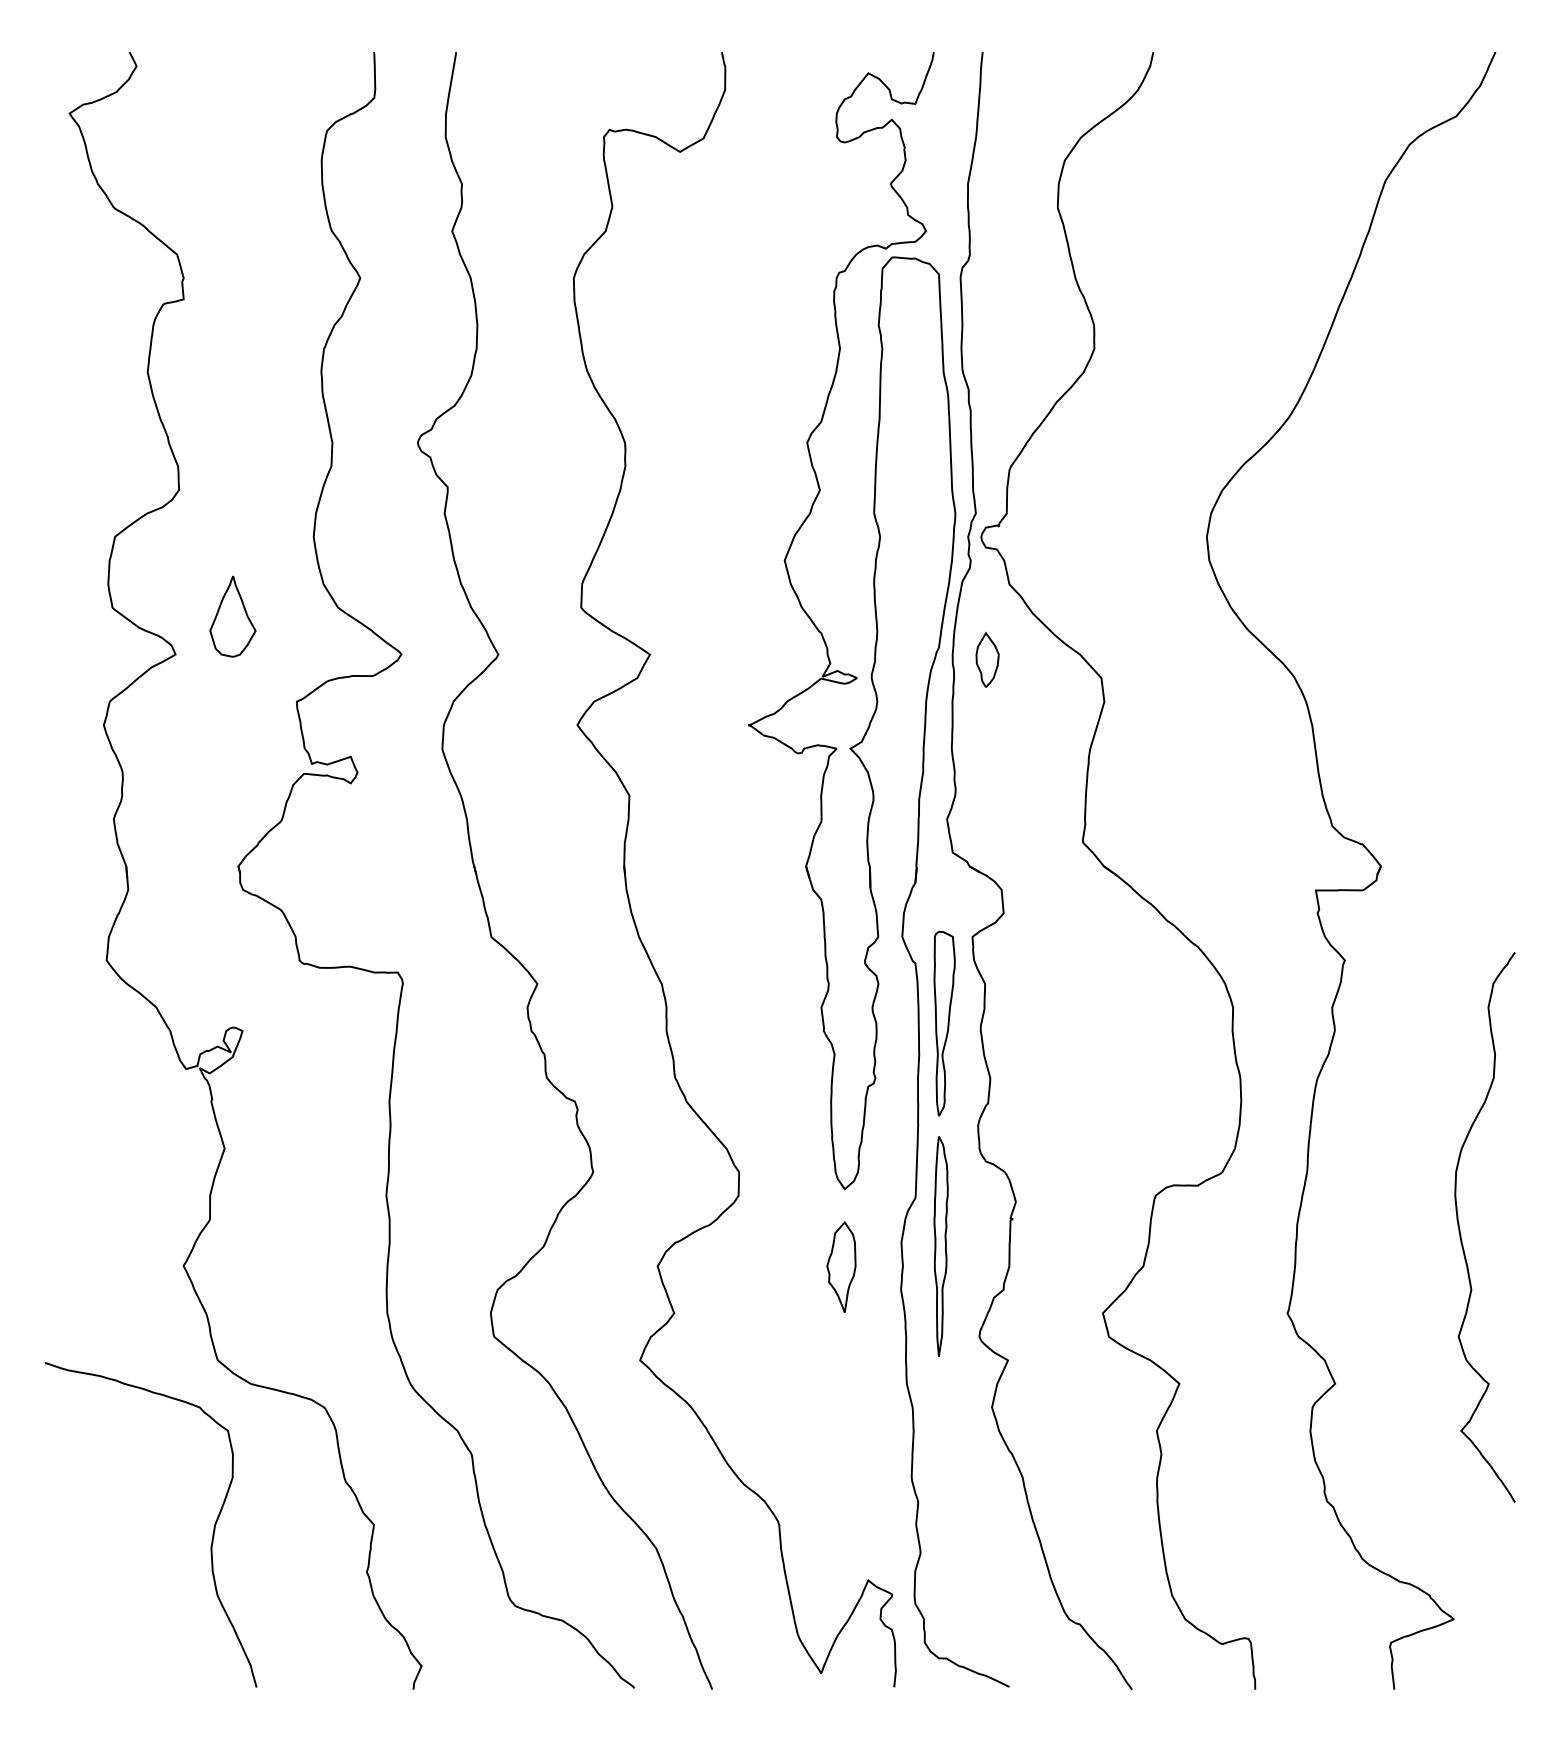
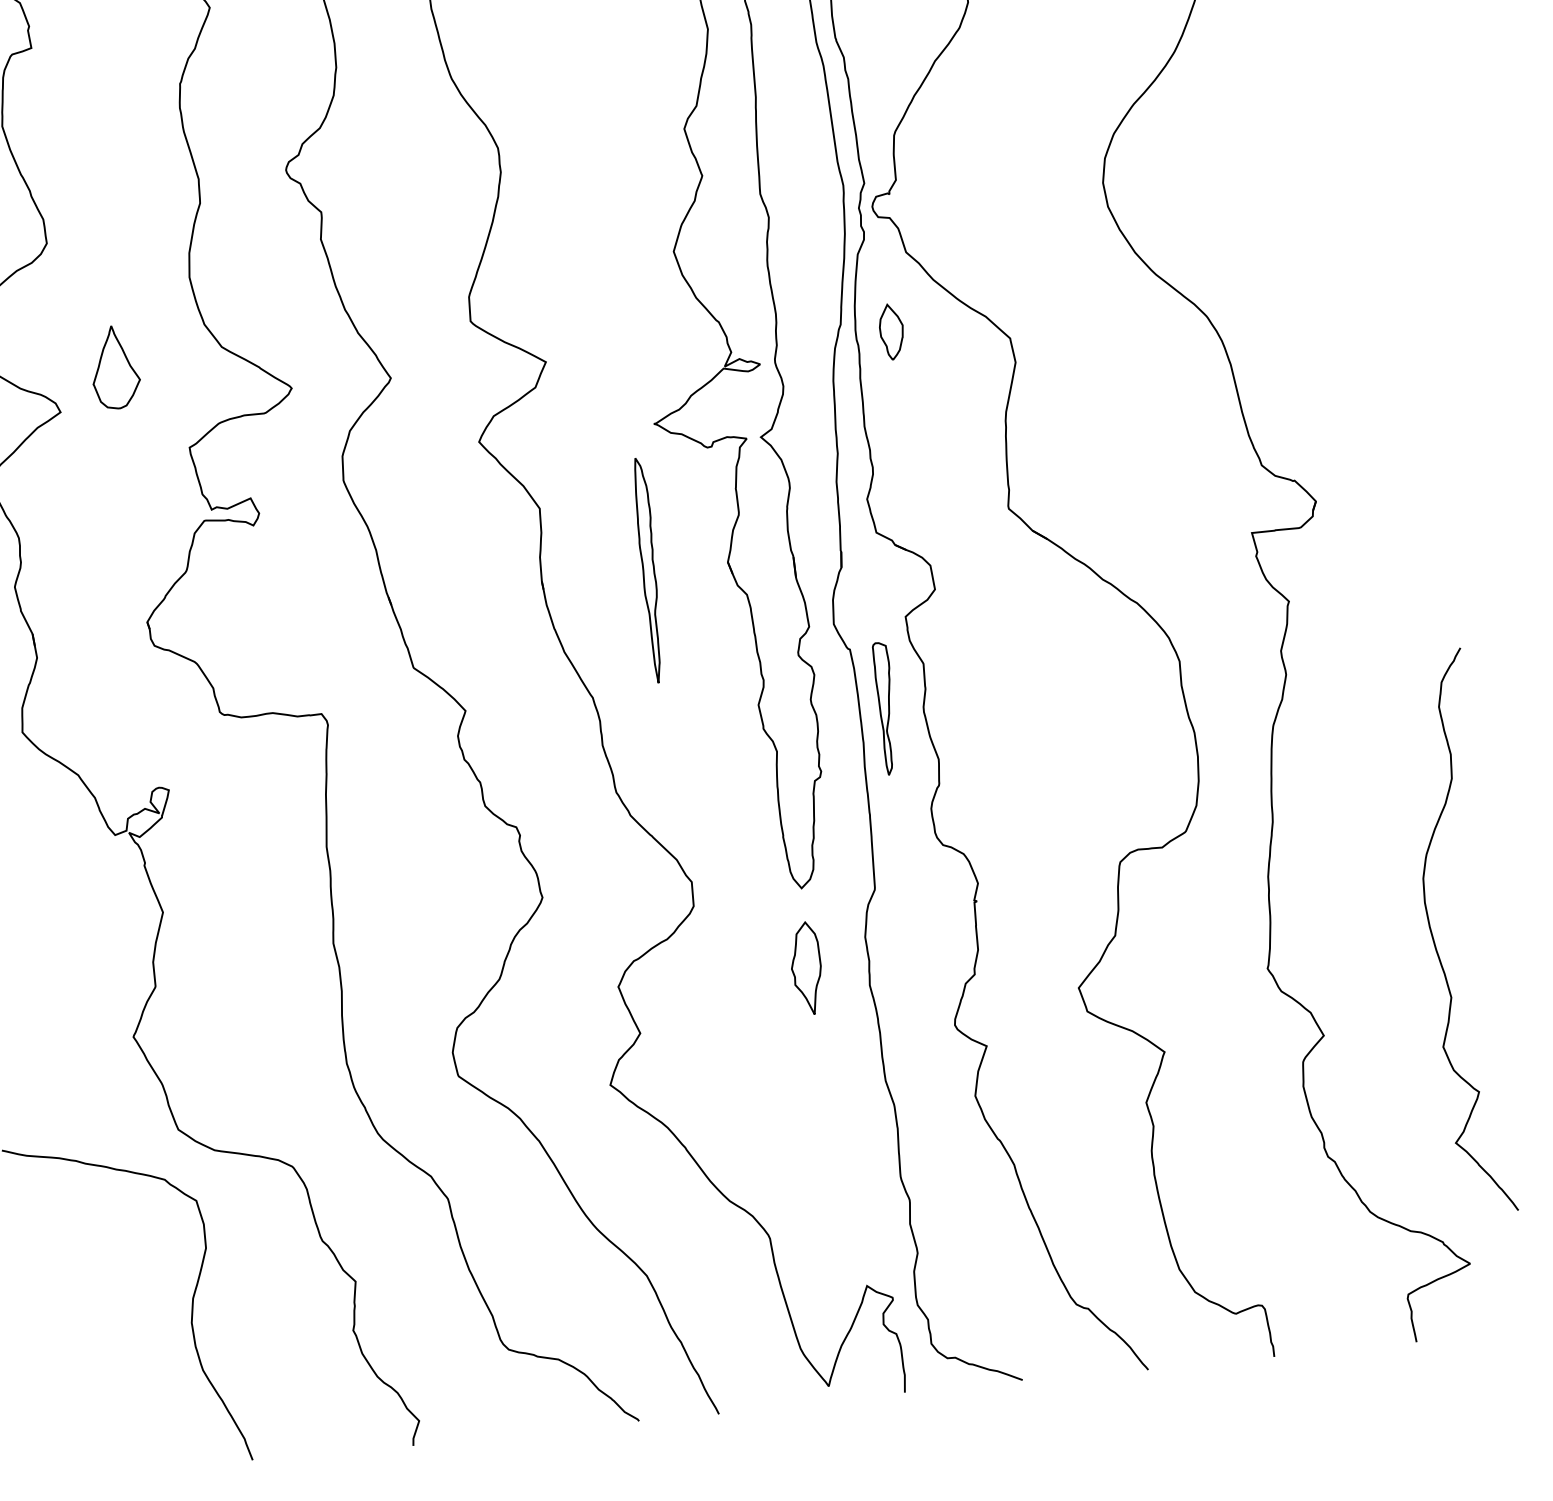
part: (944, 1023) -> (886, 708), size x0.7
curve: (1460, 1228) -> (1433, 936), moved
part: (940, 1246) -> (648, 570), moved

